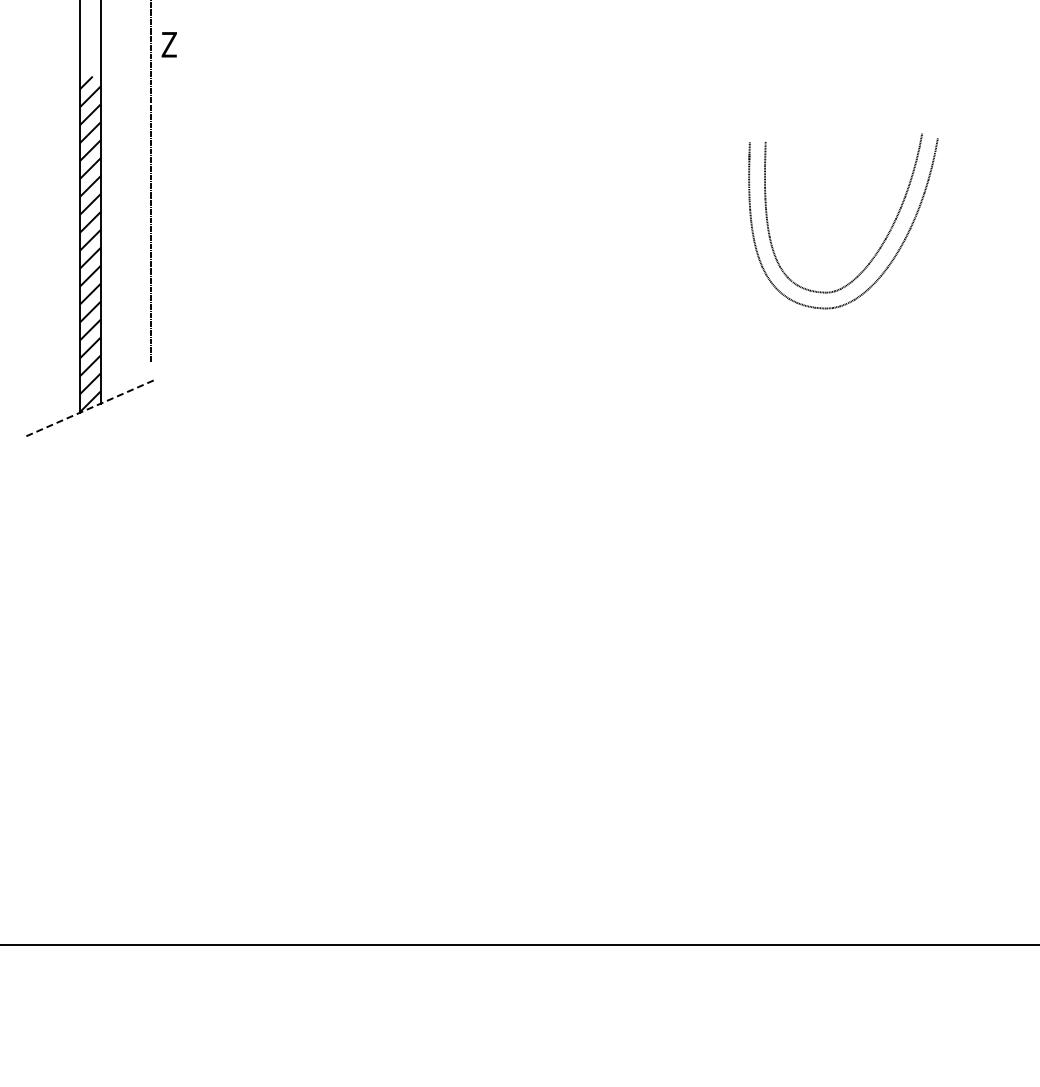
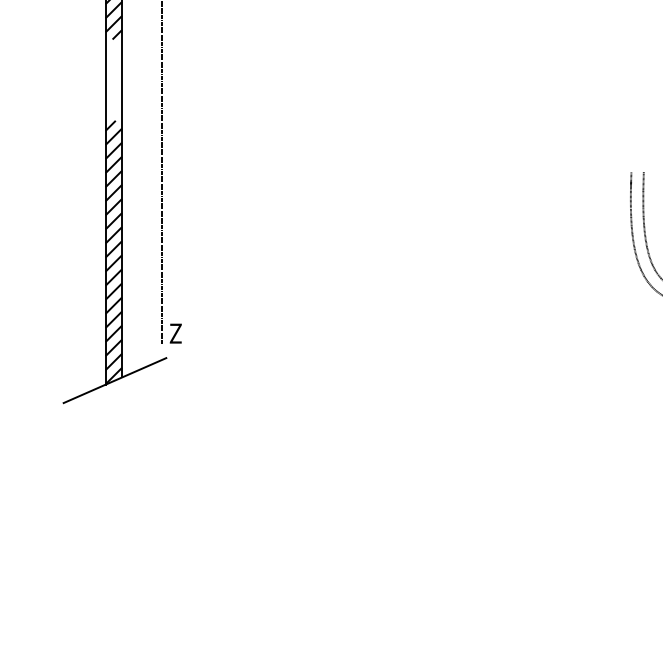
text: (168, 44) -> (175, 333), moved
line: (92, 407) -> (115, 380), dashed -> solid

